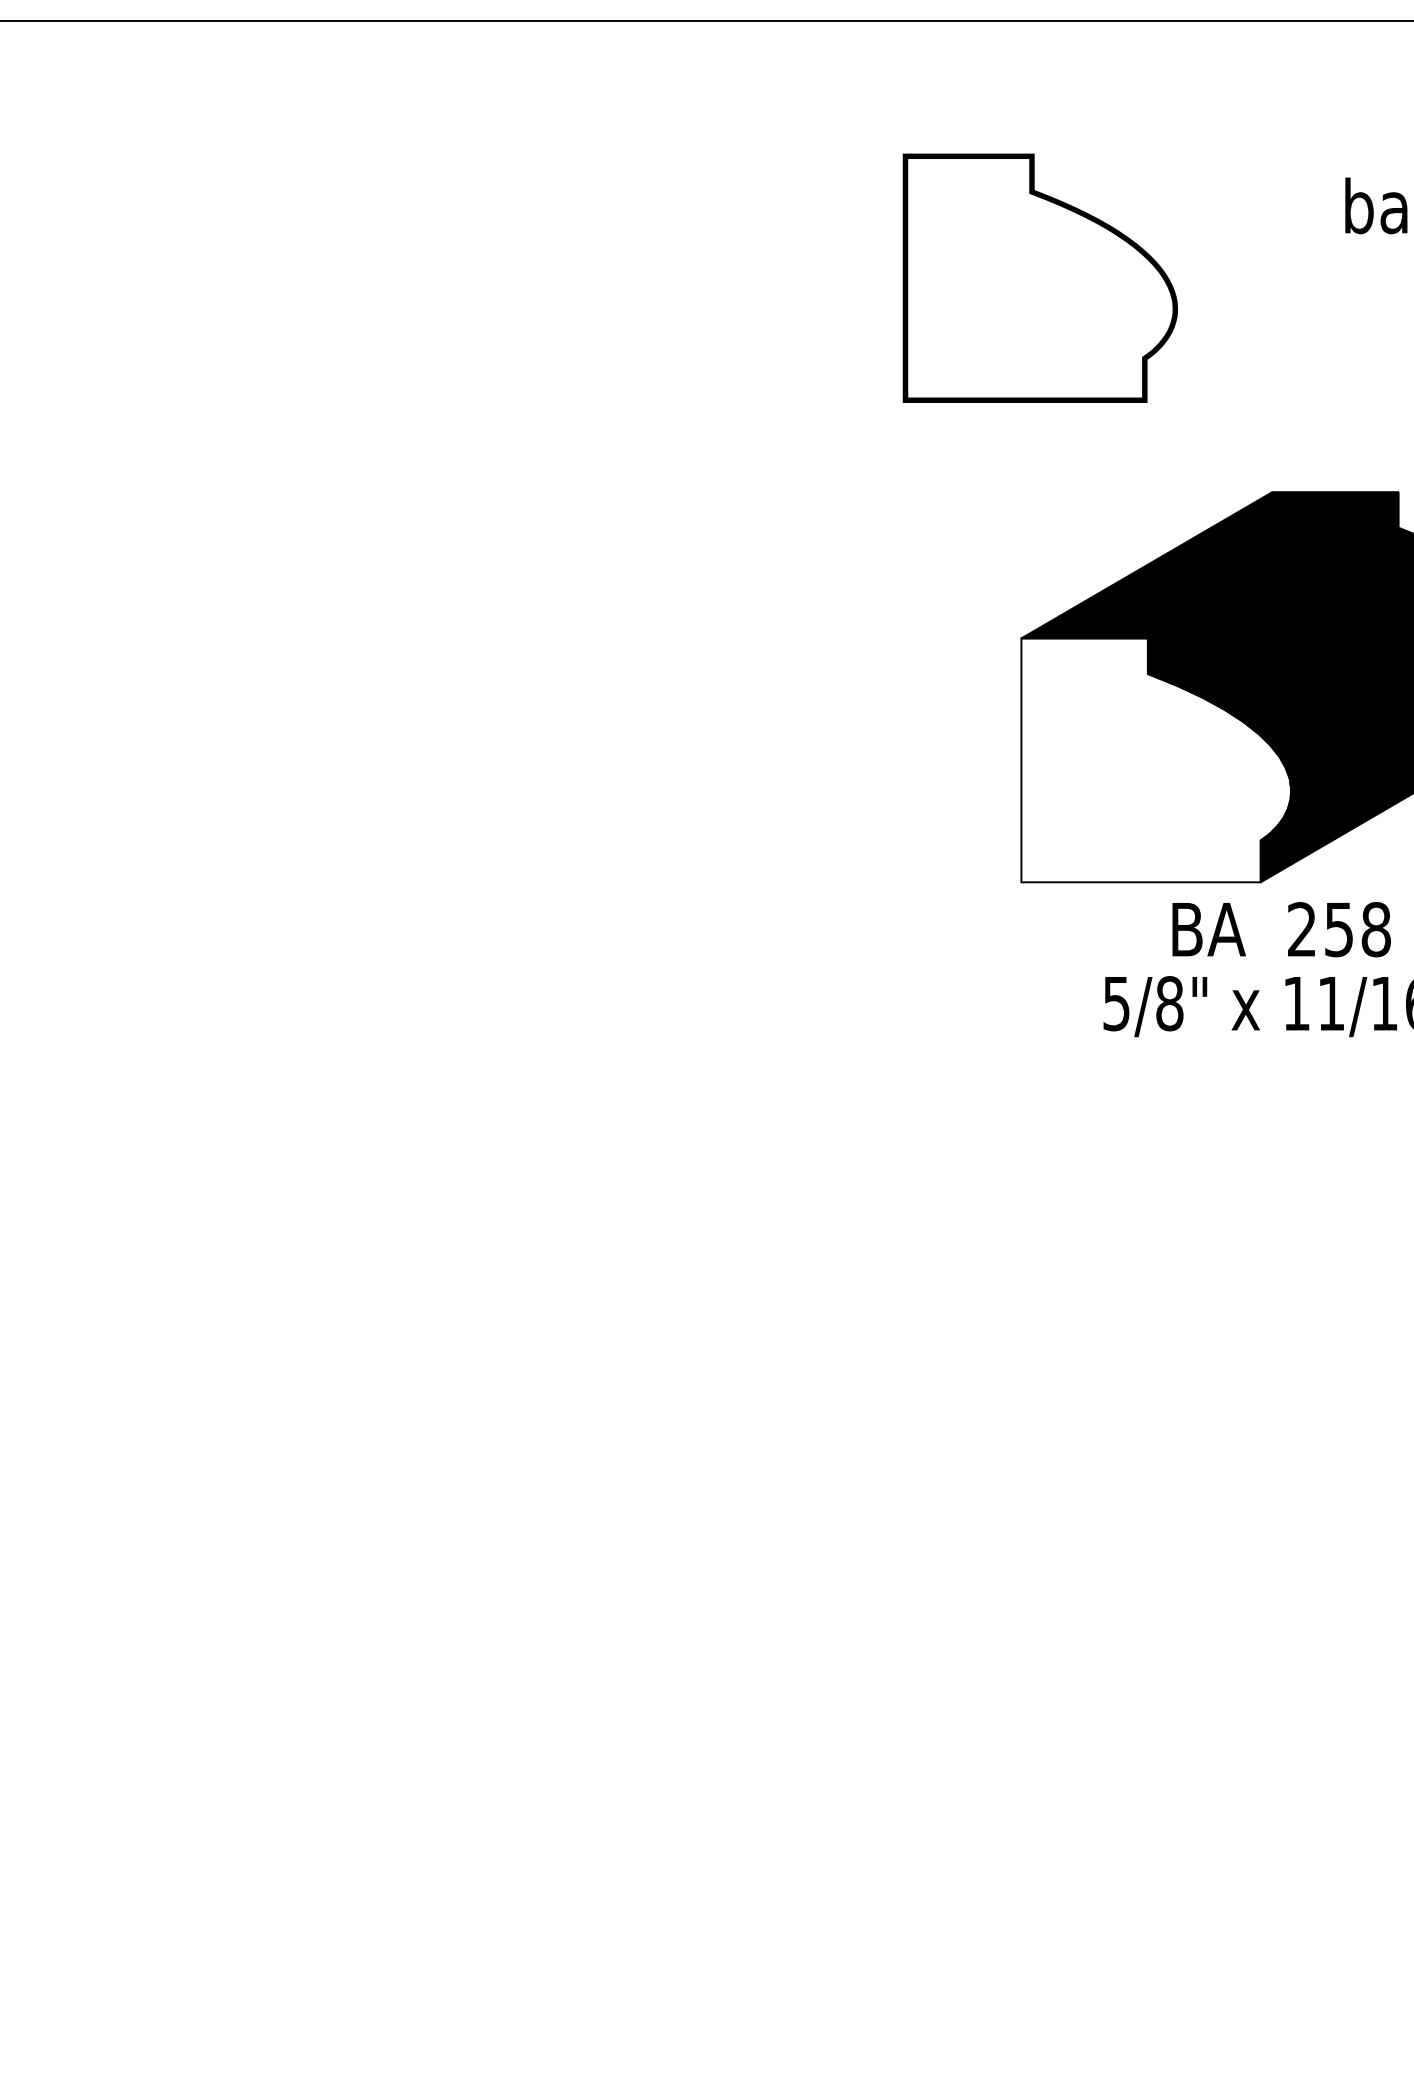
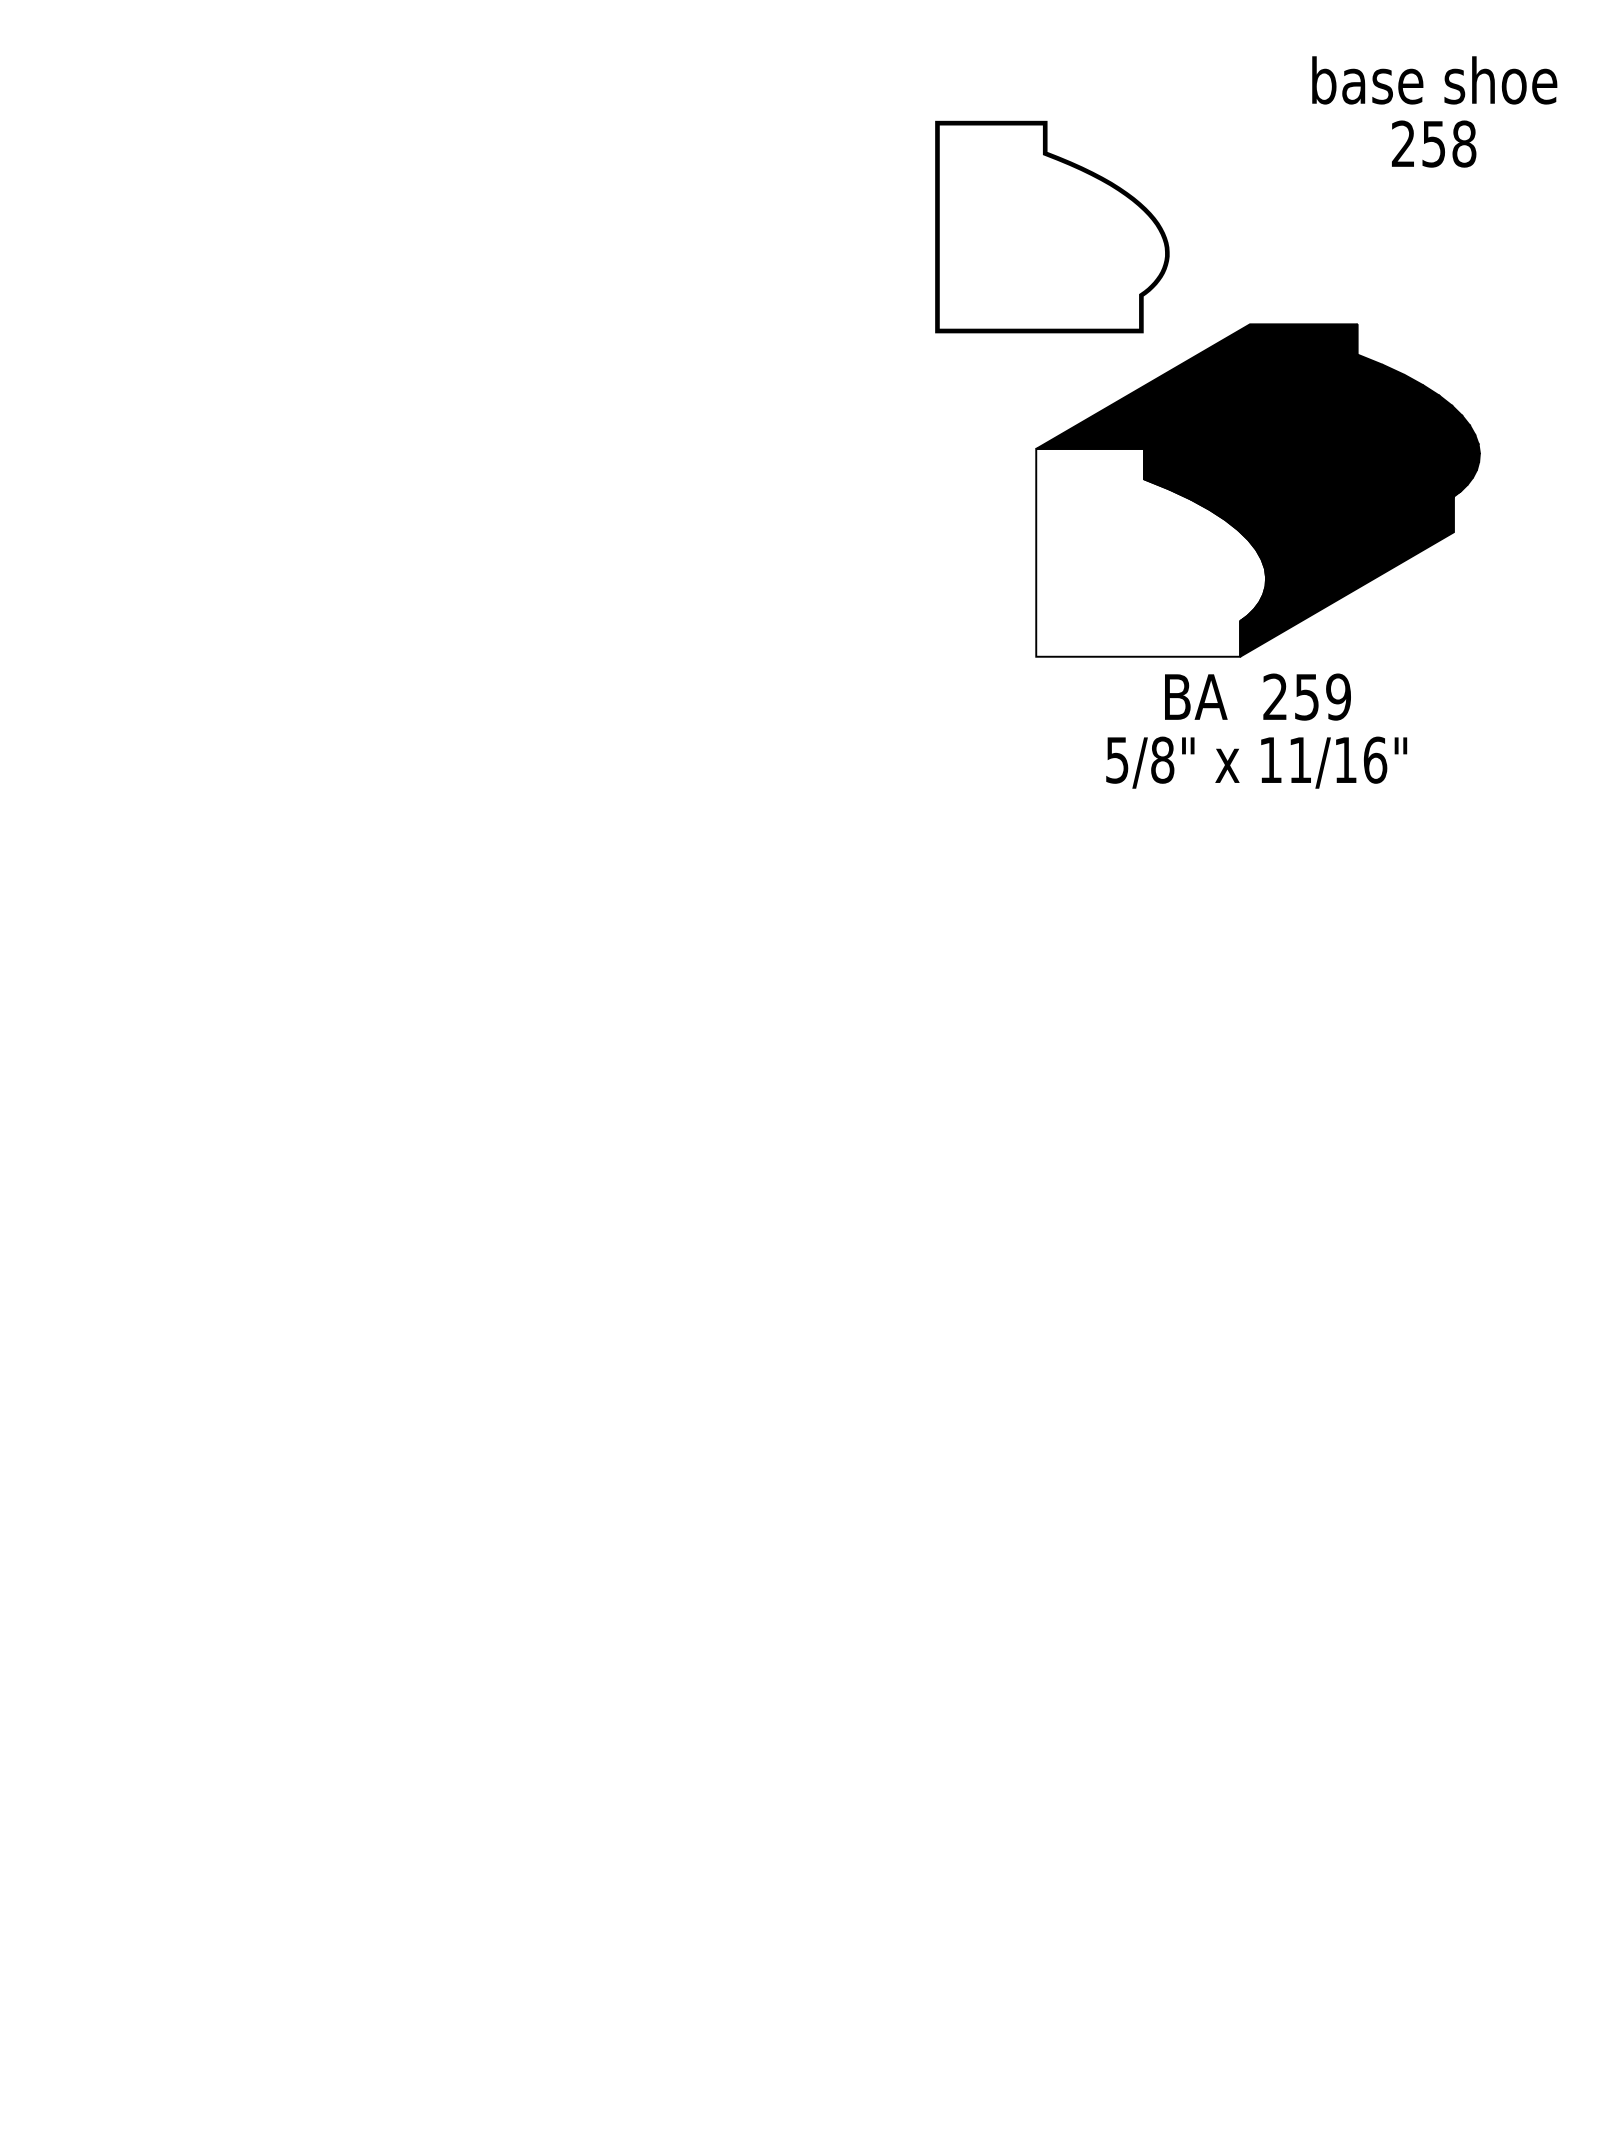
part: (1040, 277) -> (1052, 226), moved
text: (1376, 928) -> (1338, 696), 258 -> 259

